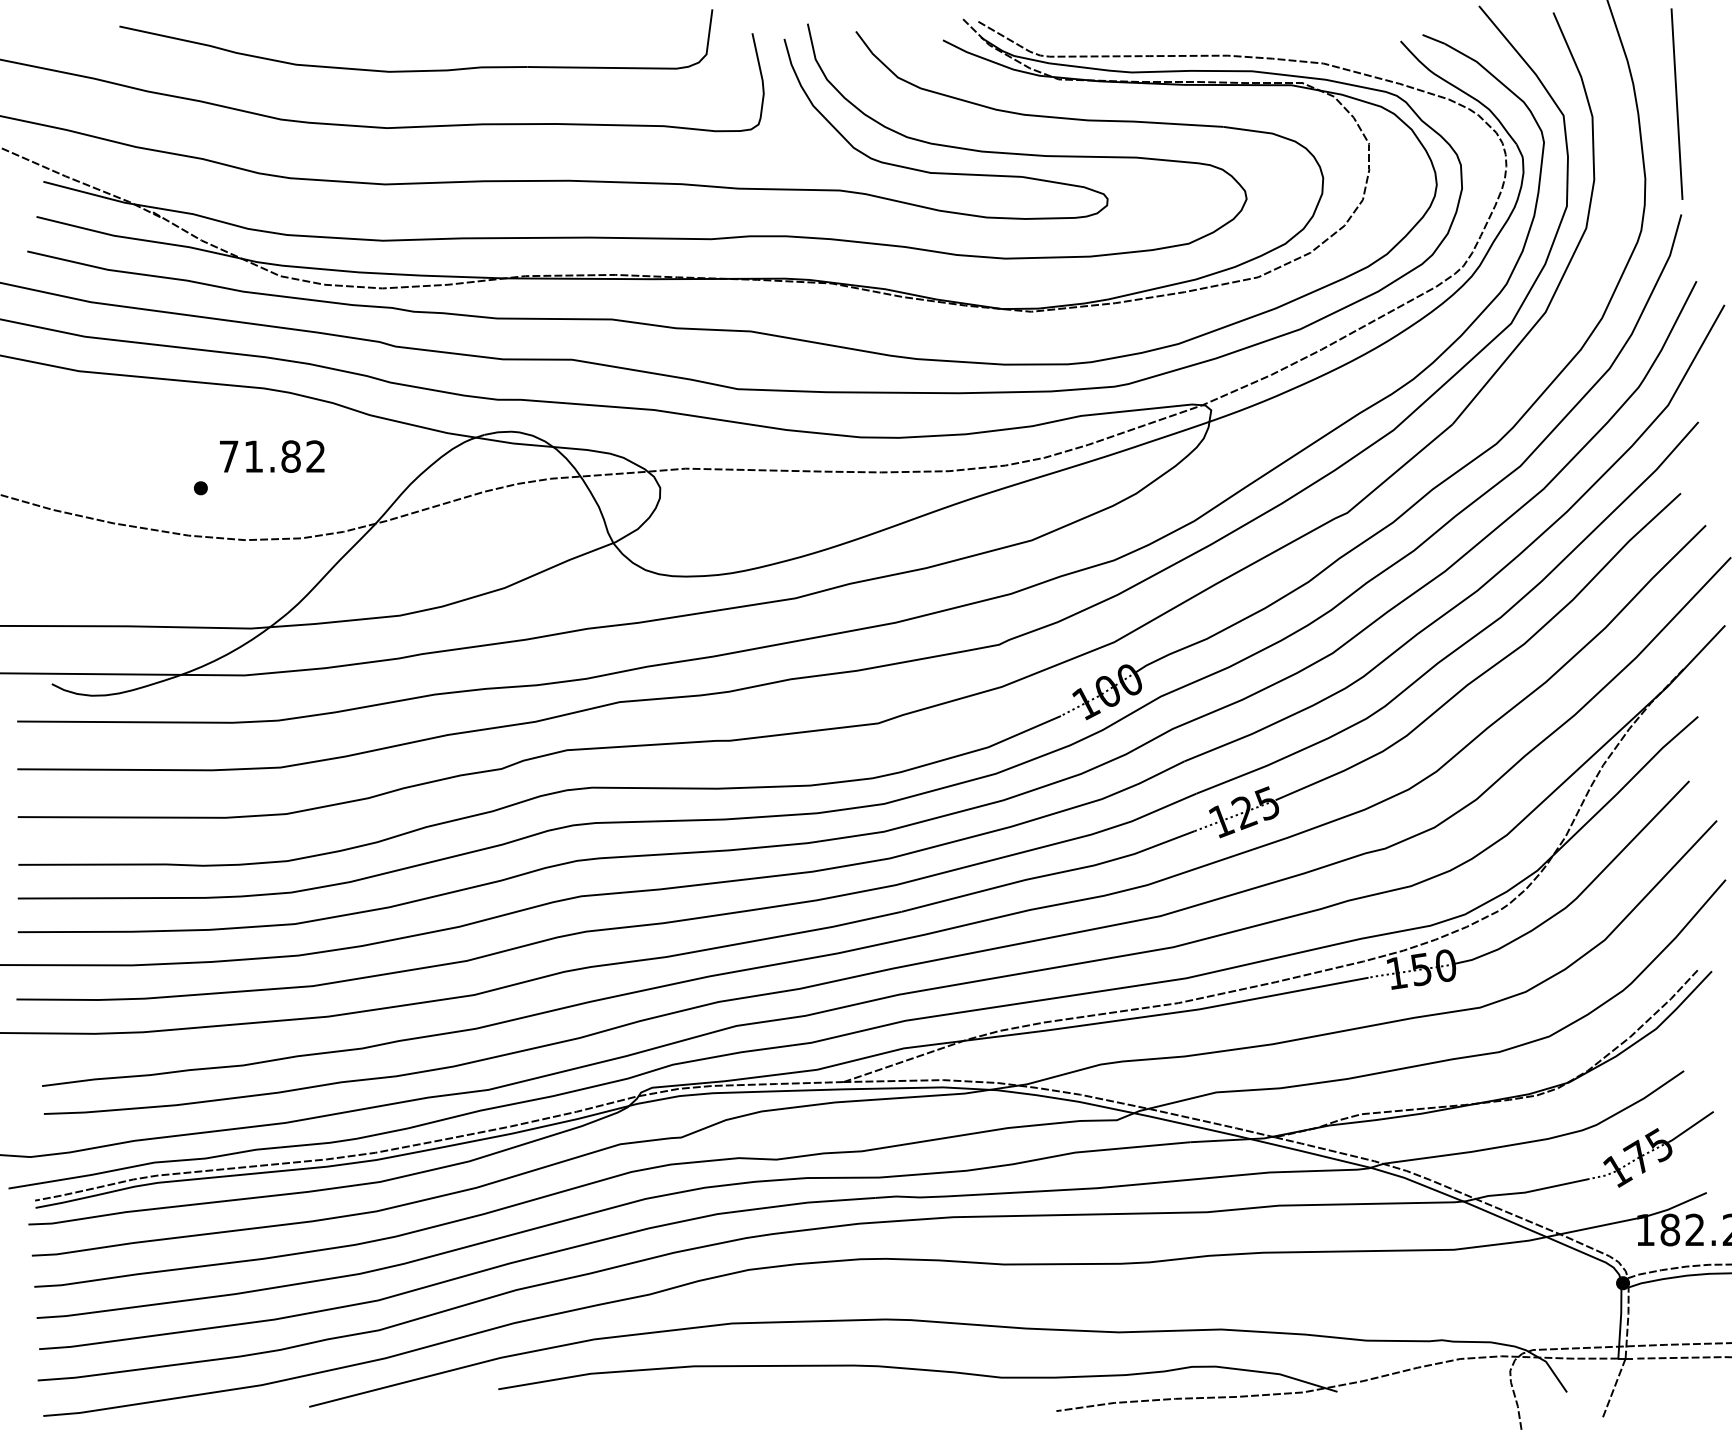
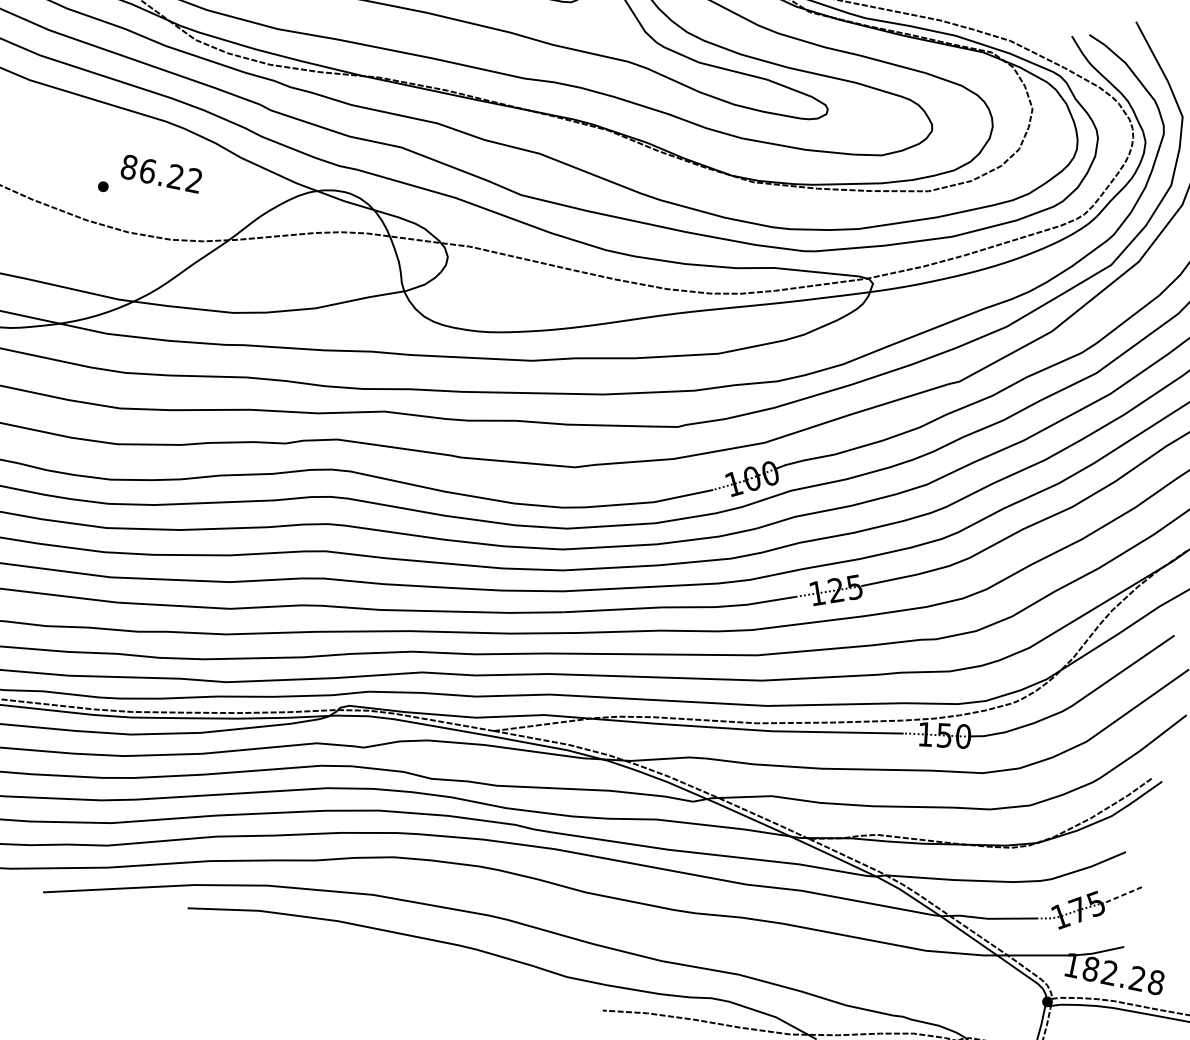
text: (259, 456) -> (152, 171), 71.82 -> 86.22
line: (1690, 1127) -> (1122, 895), solid -> dashed

